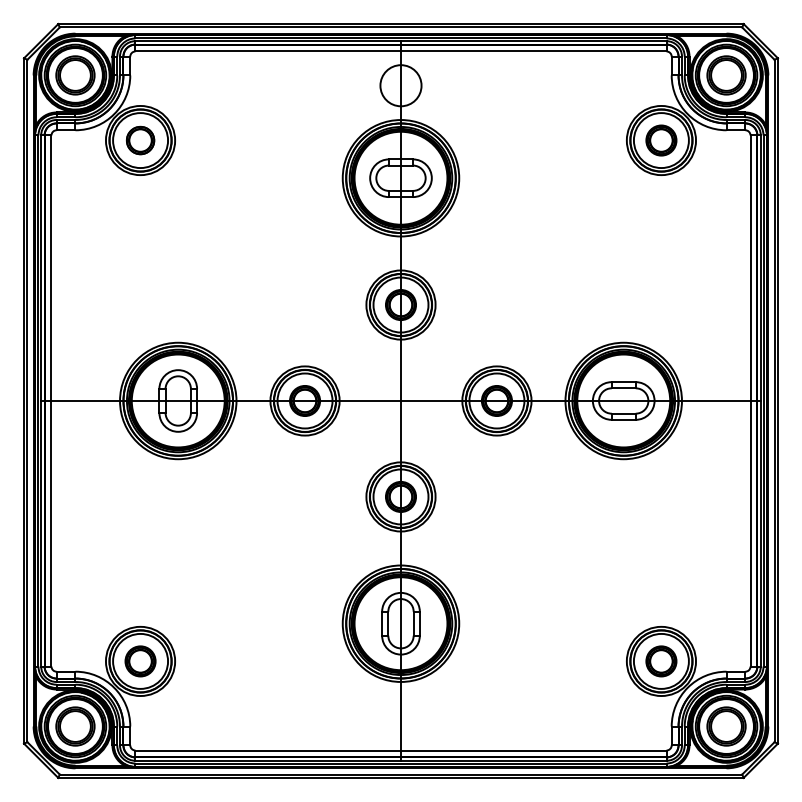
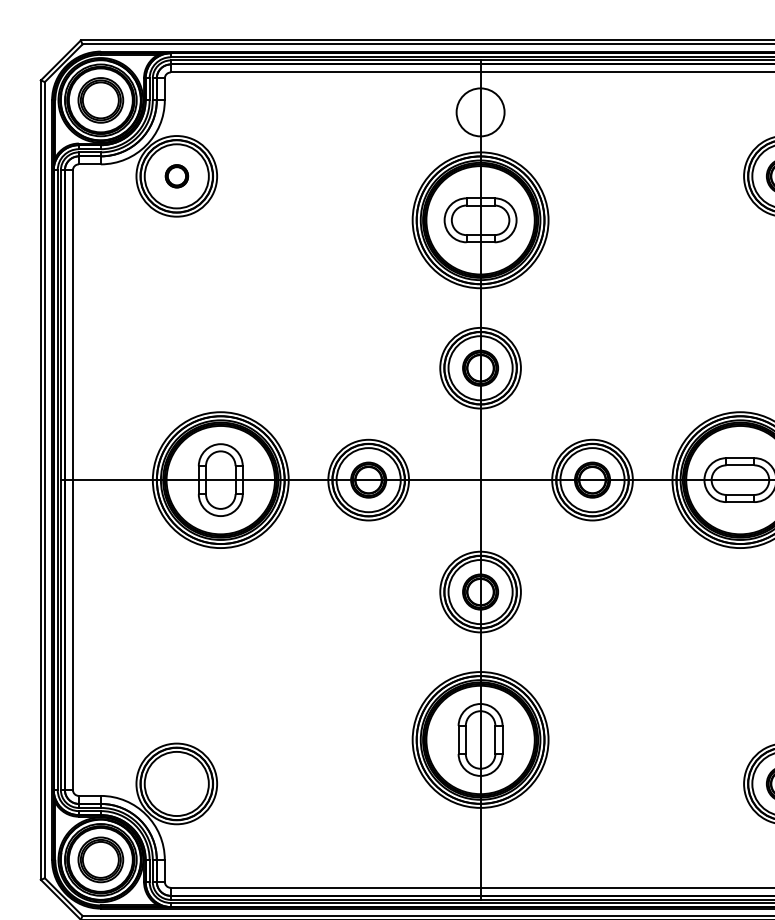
part: (140, 140) -> (176, 176), size x0.7
part: (140, 661) -> (176, 784), removed

